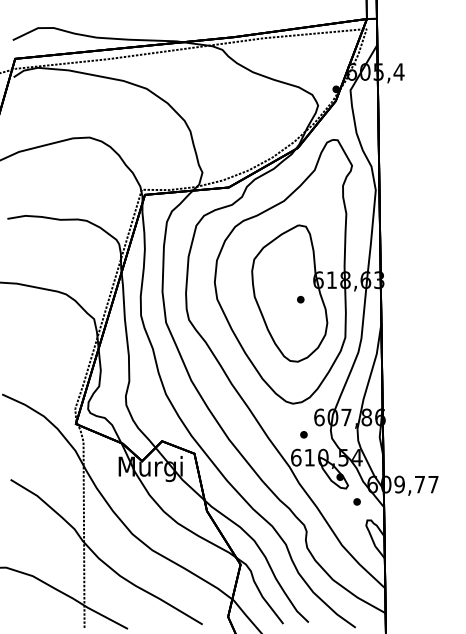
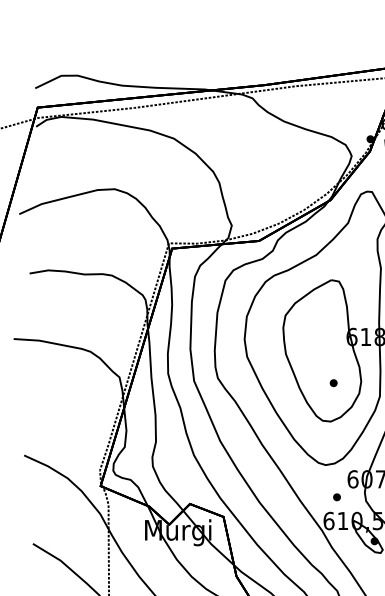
part: (300, 299) -> (333, 382), moved

